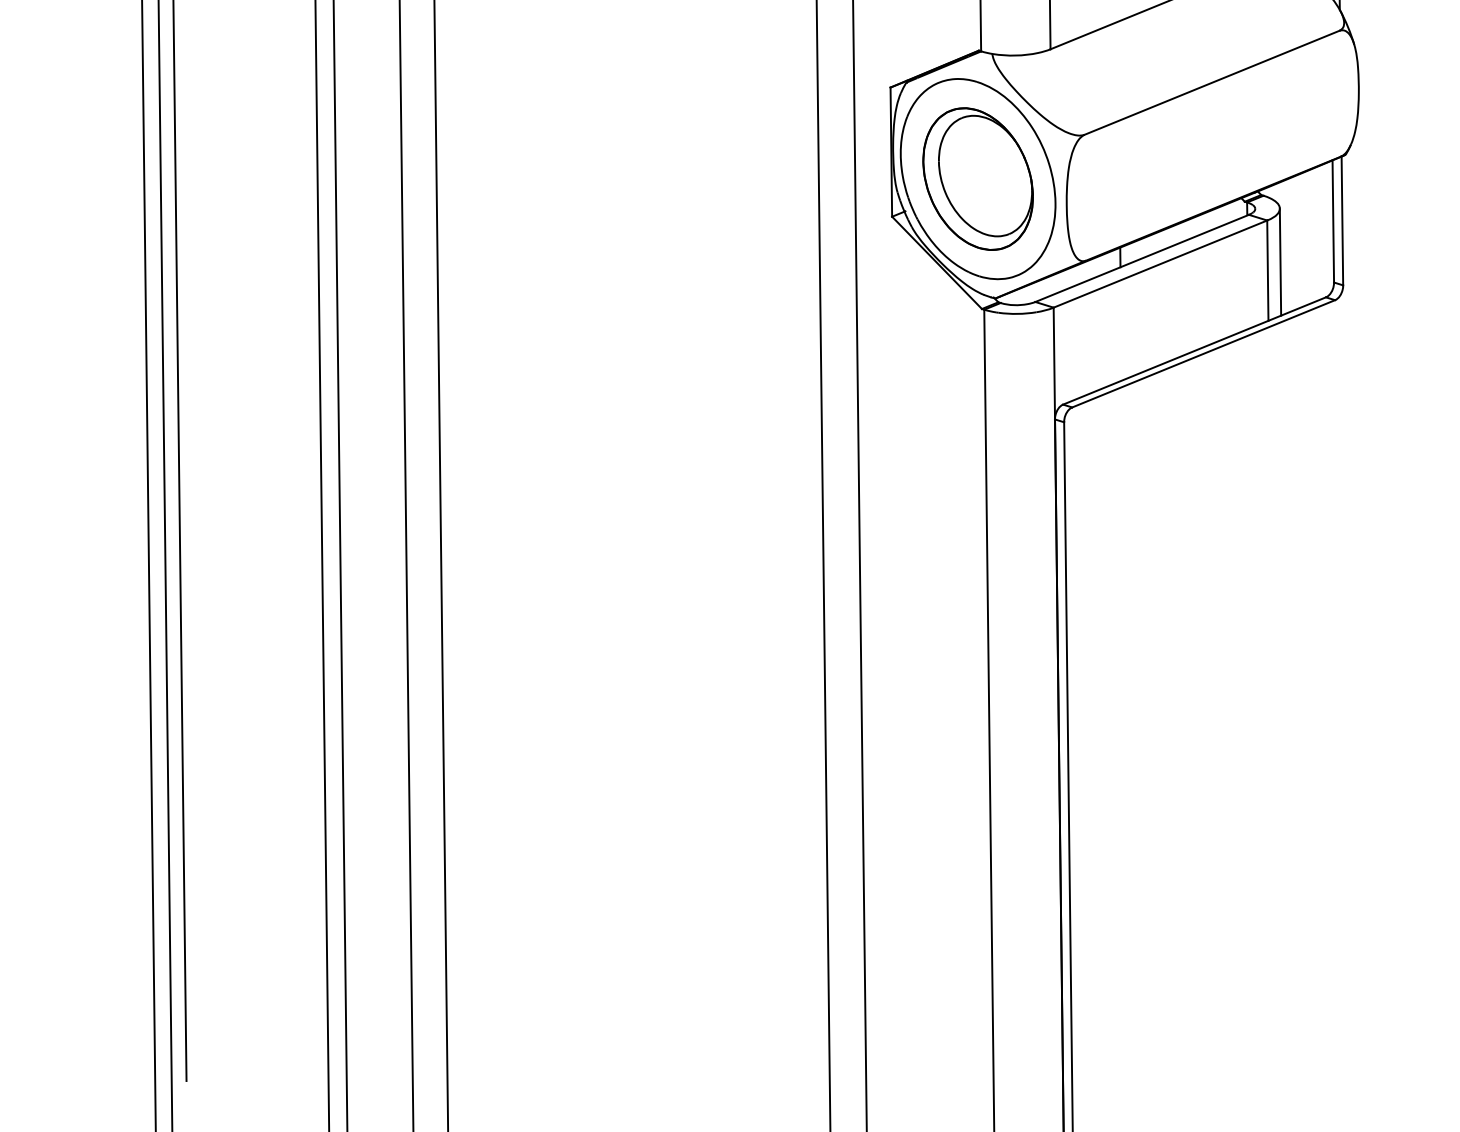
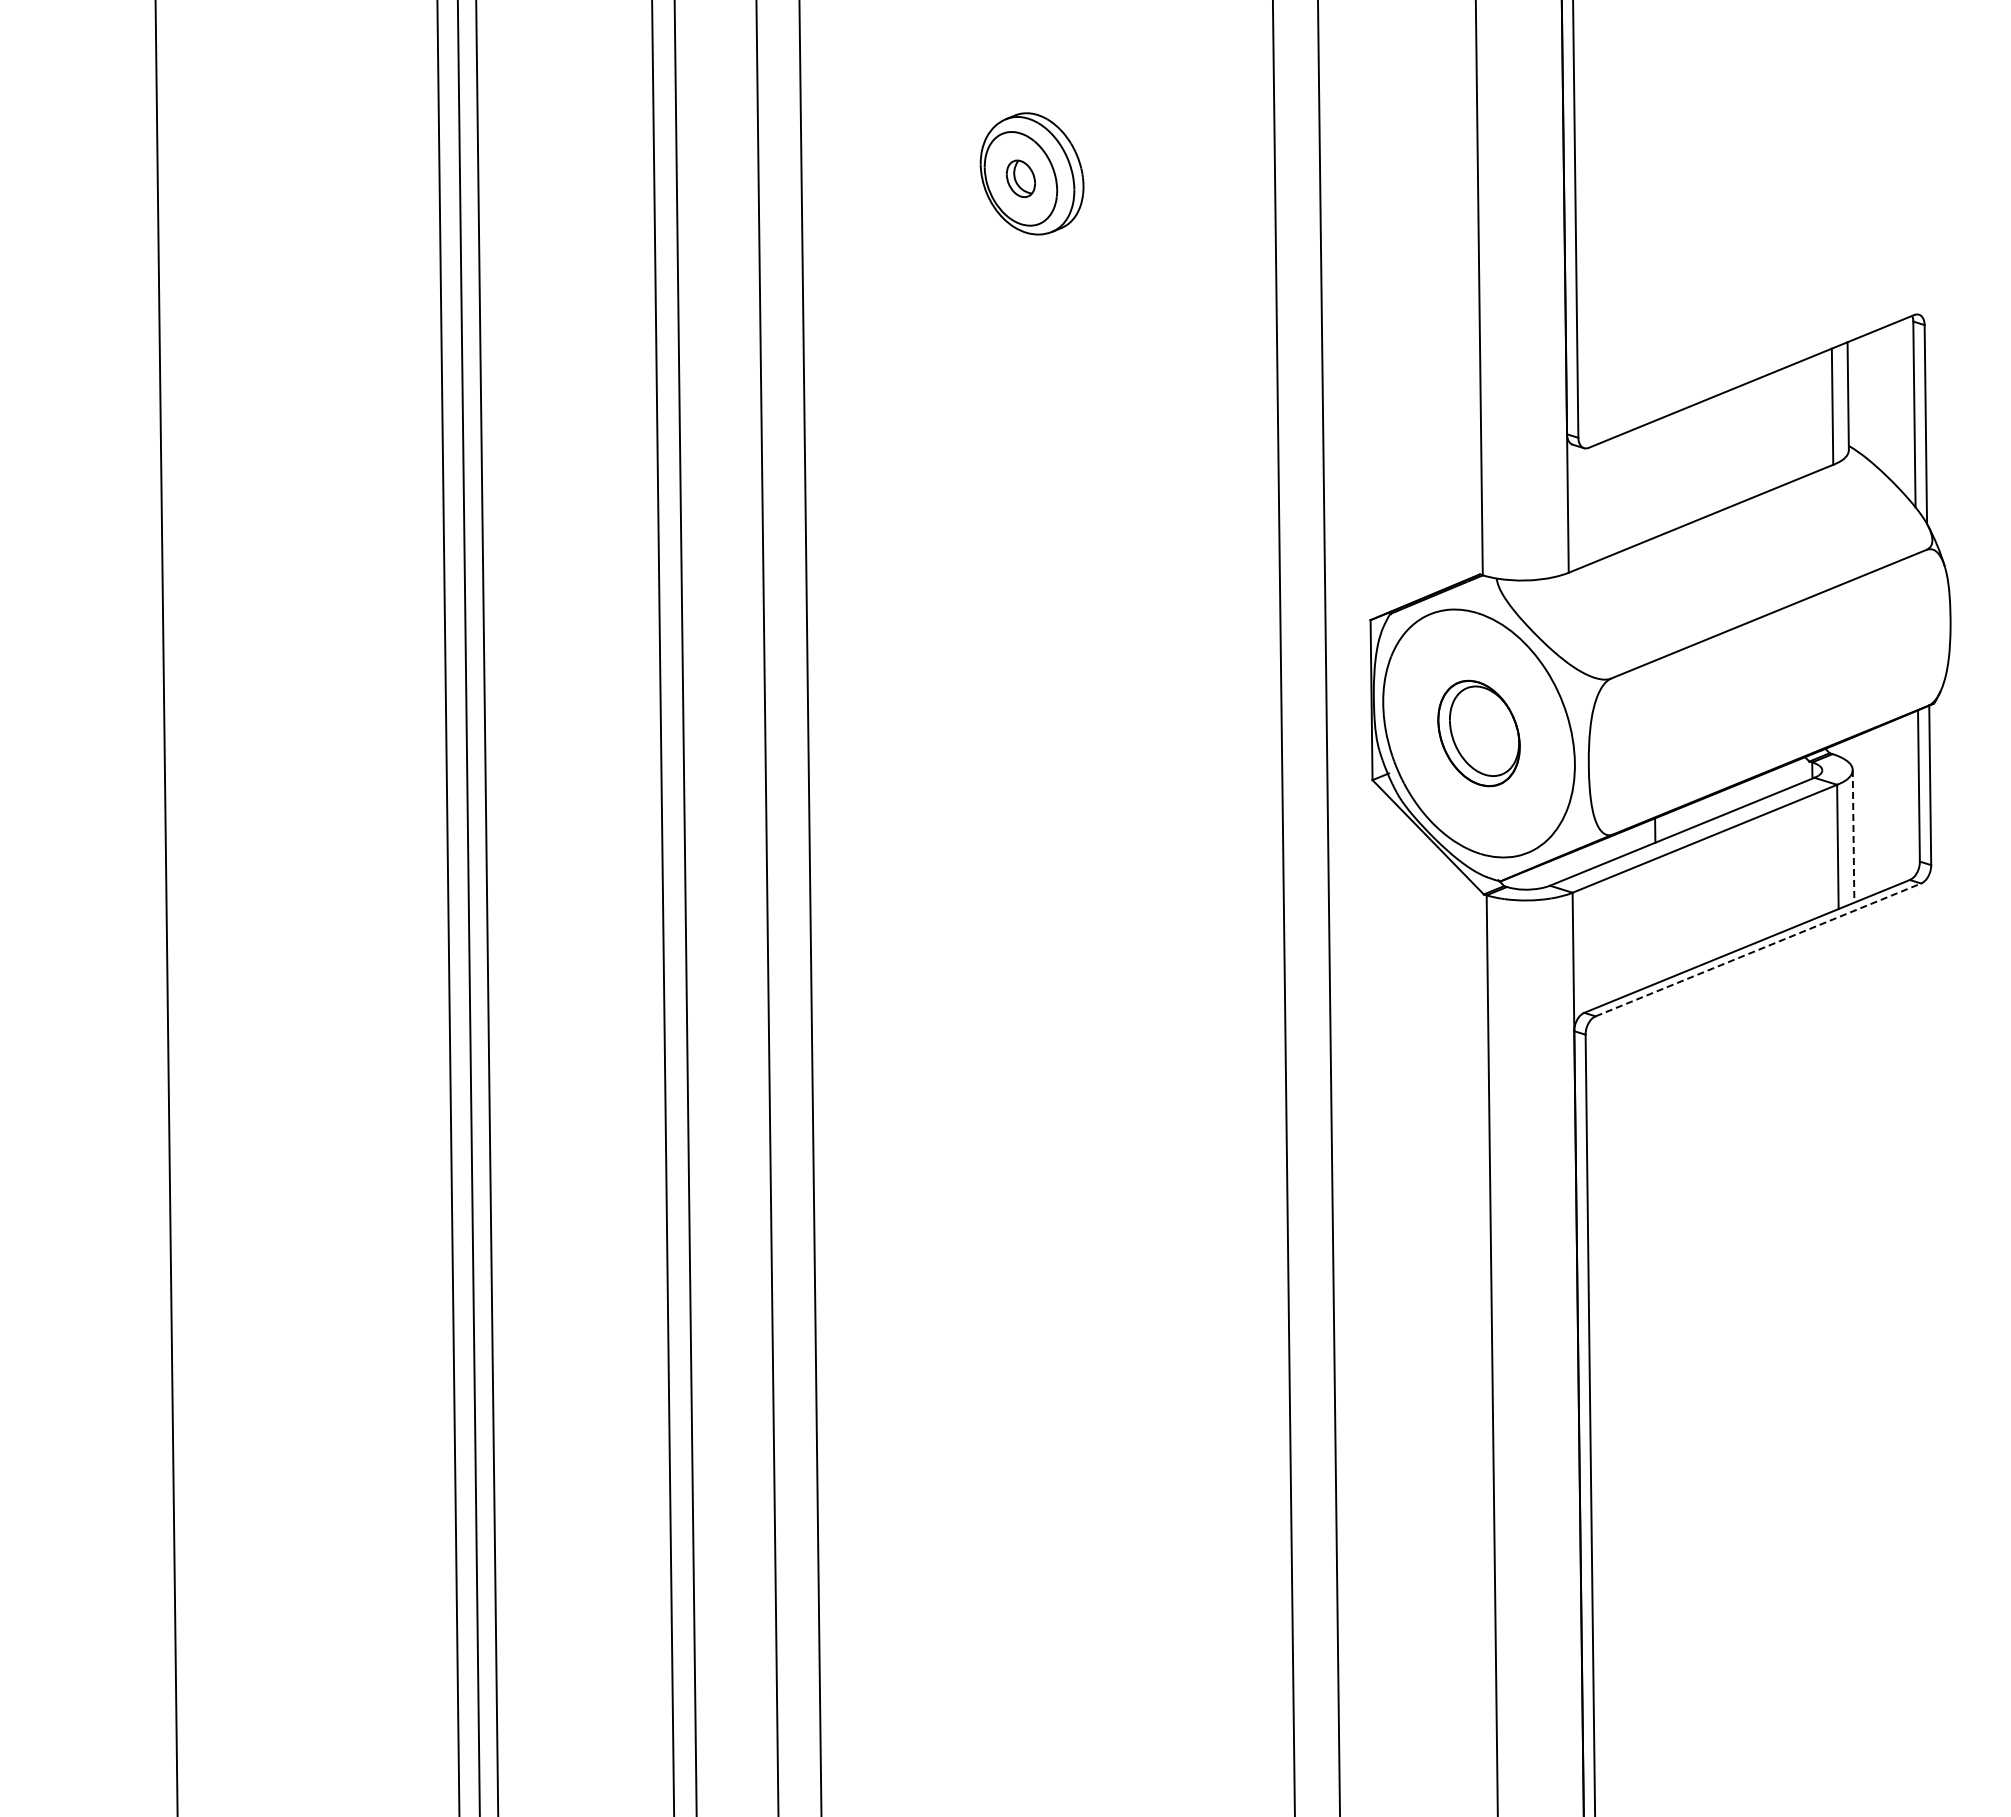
part: (977, 179) -> (1478, 733), size x0.6
line: (1280, 262) -> (1853, 836), solid -> dashed
line: (1203, 353) -> (1758, 949), solid -> dashed

